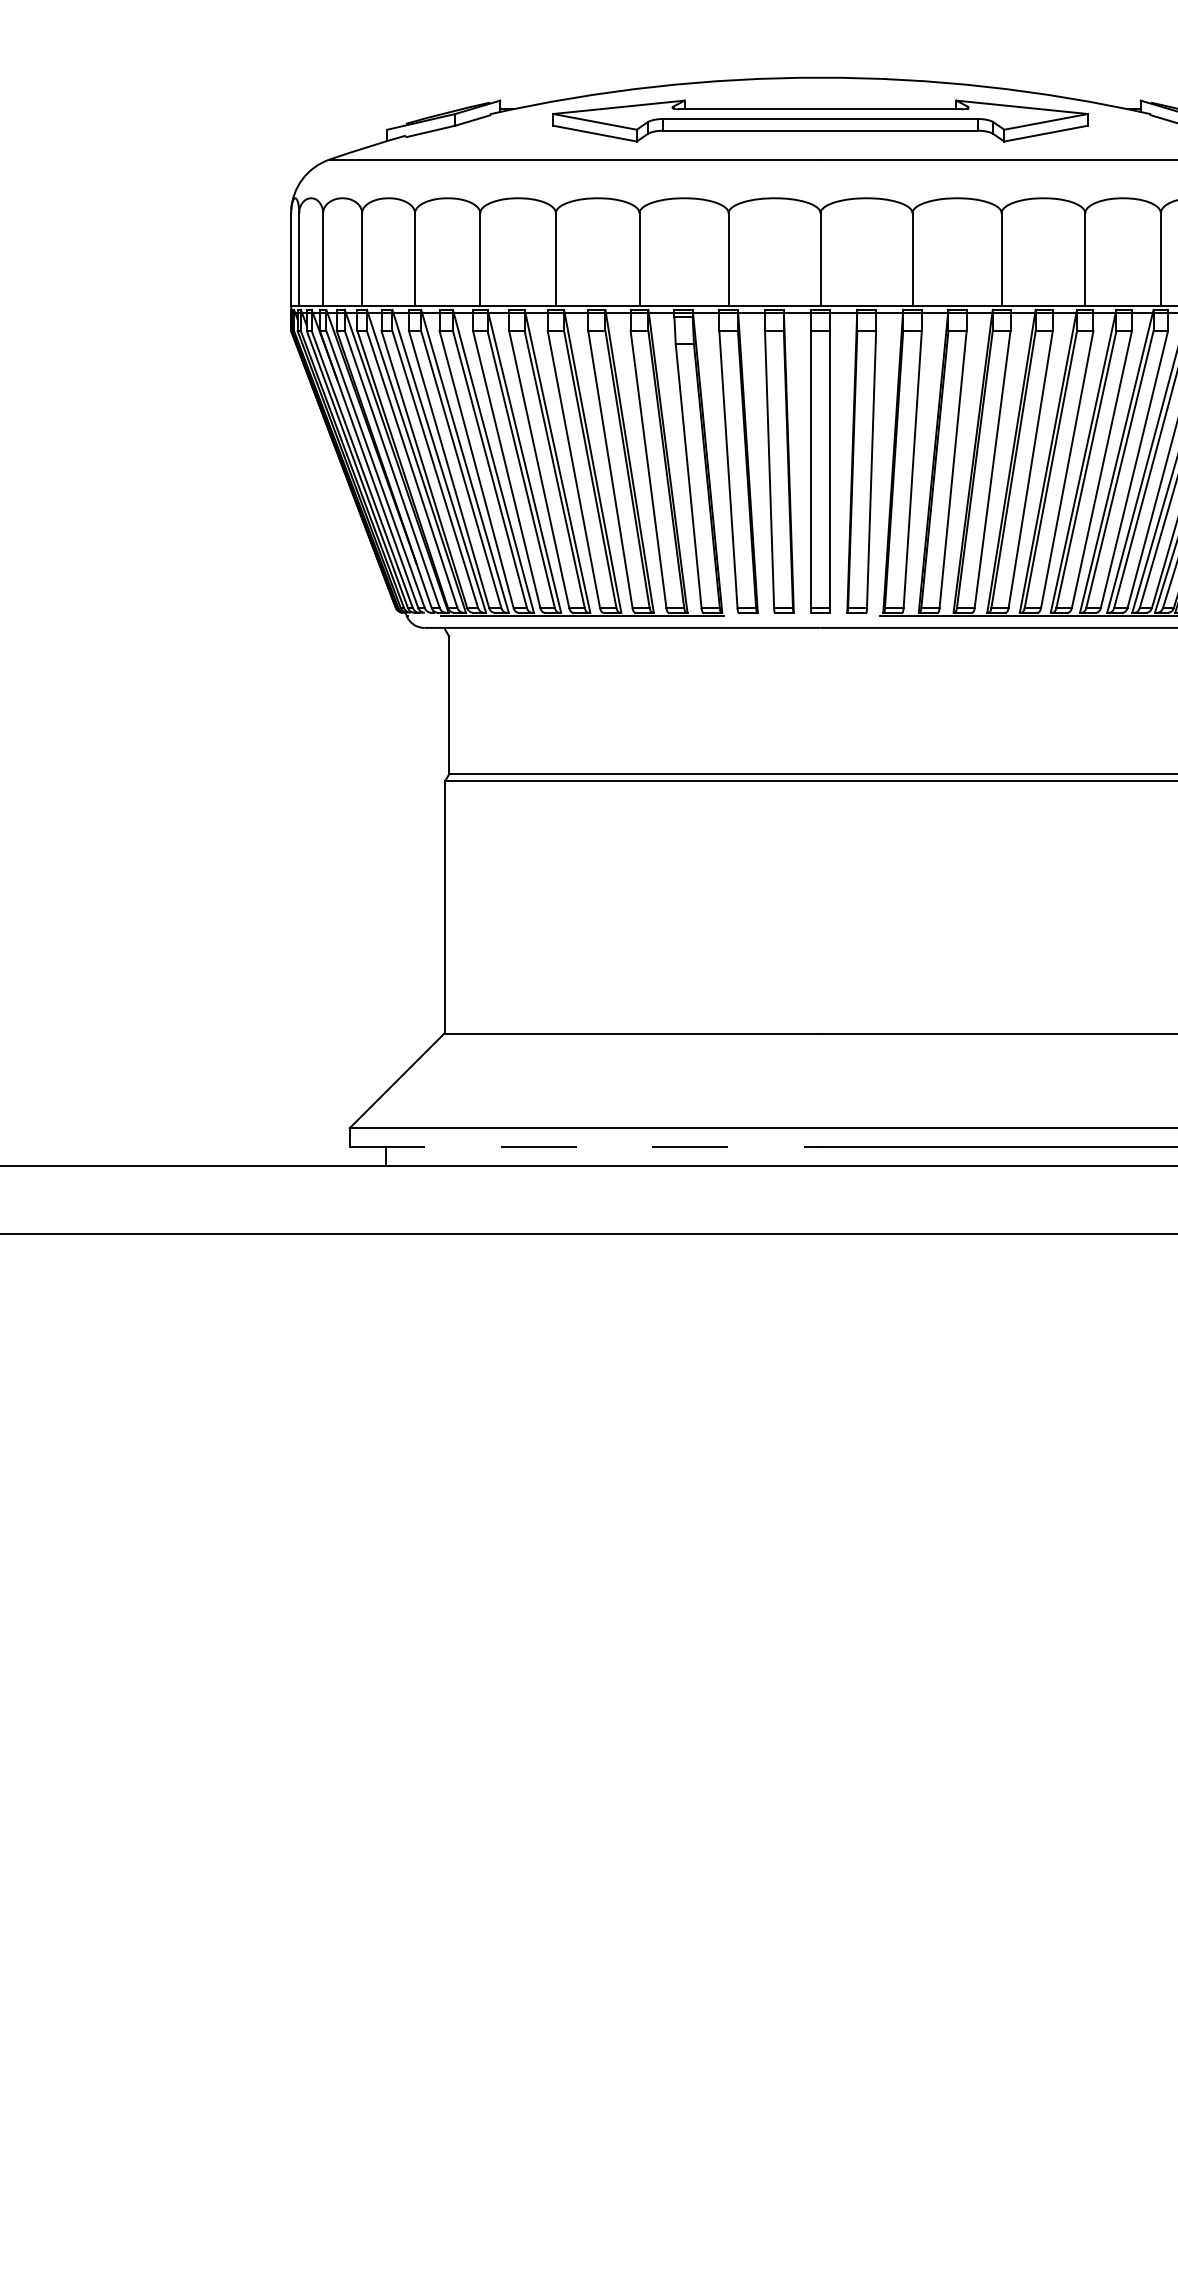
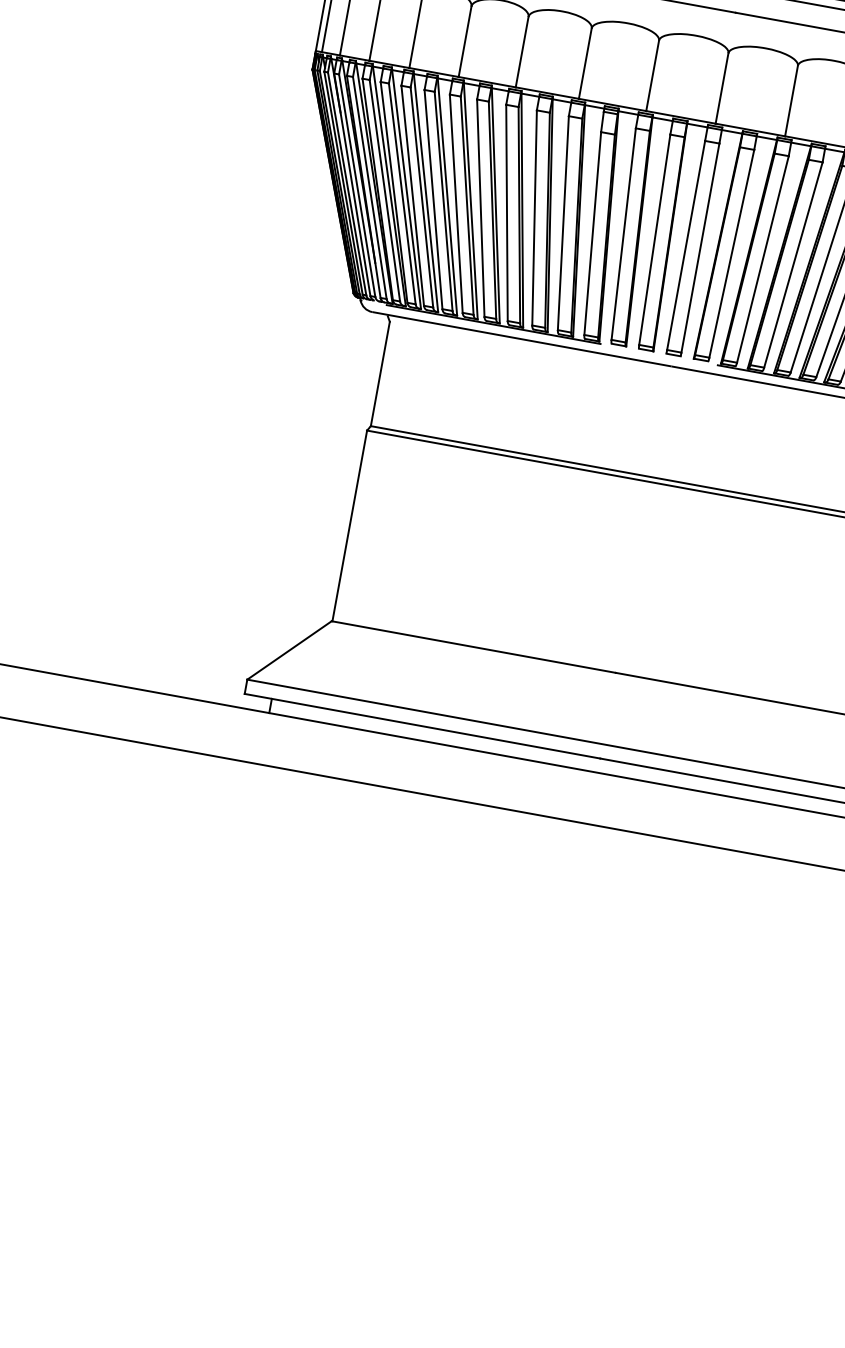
line: (585, 1147) -> (422, 726), dashed -> solid

